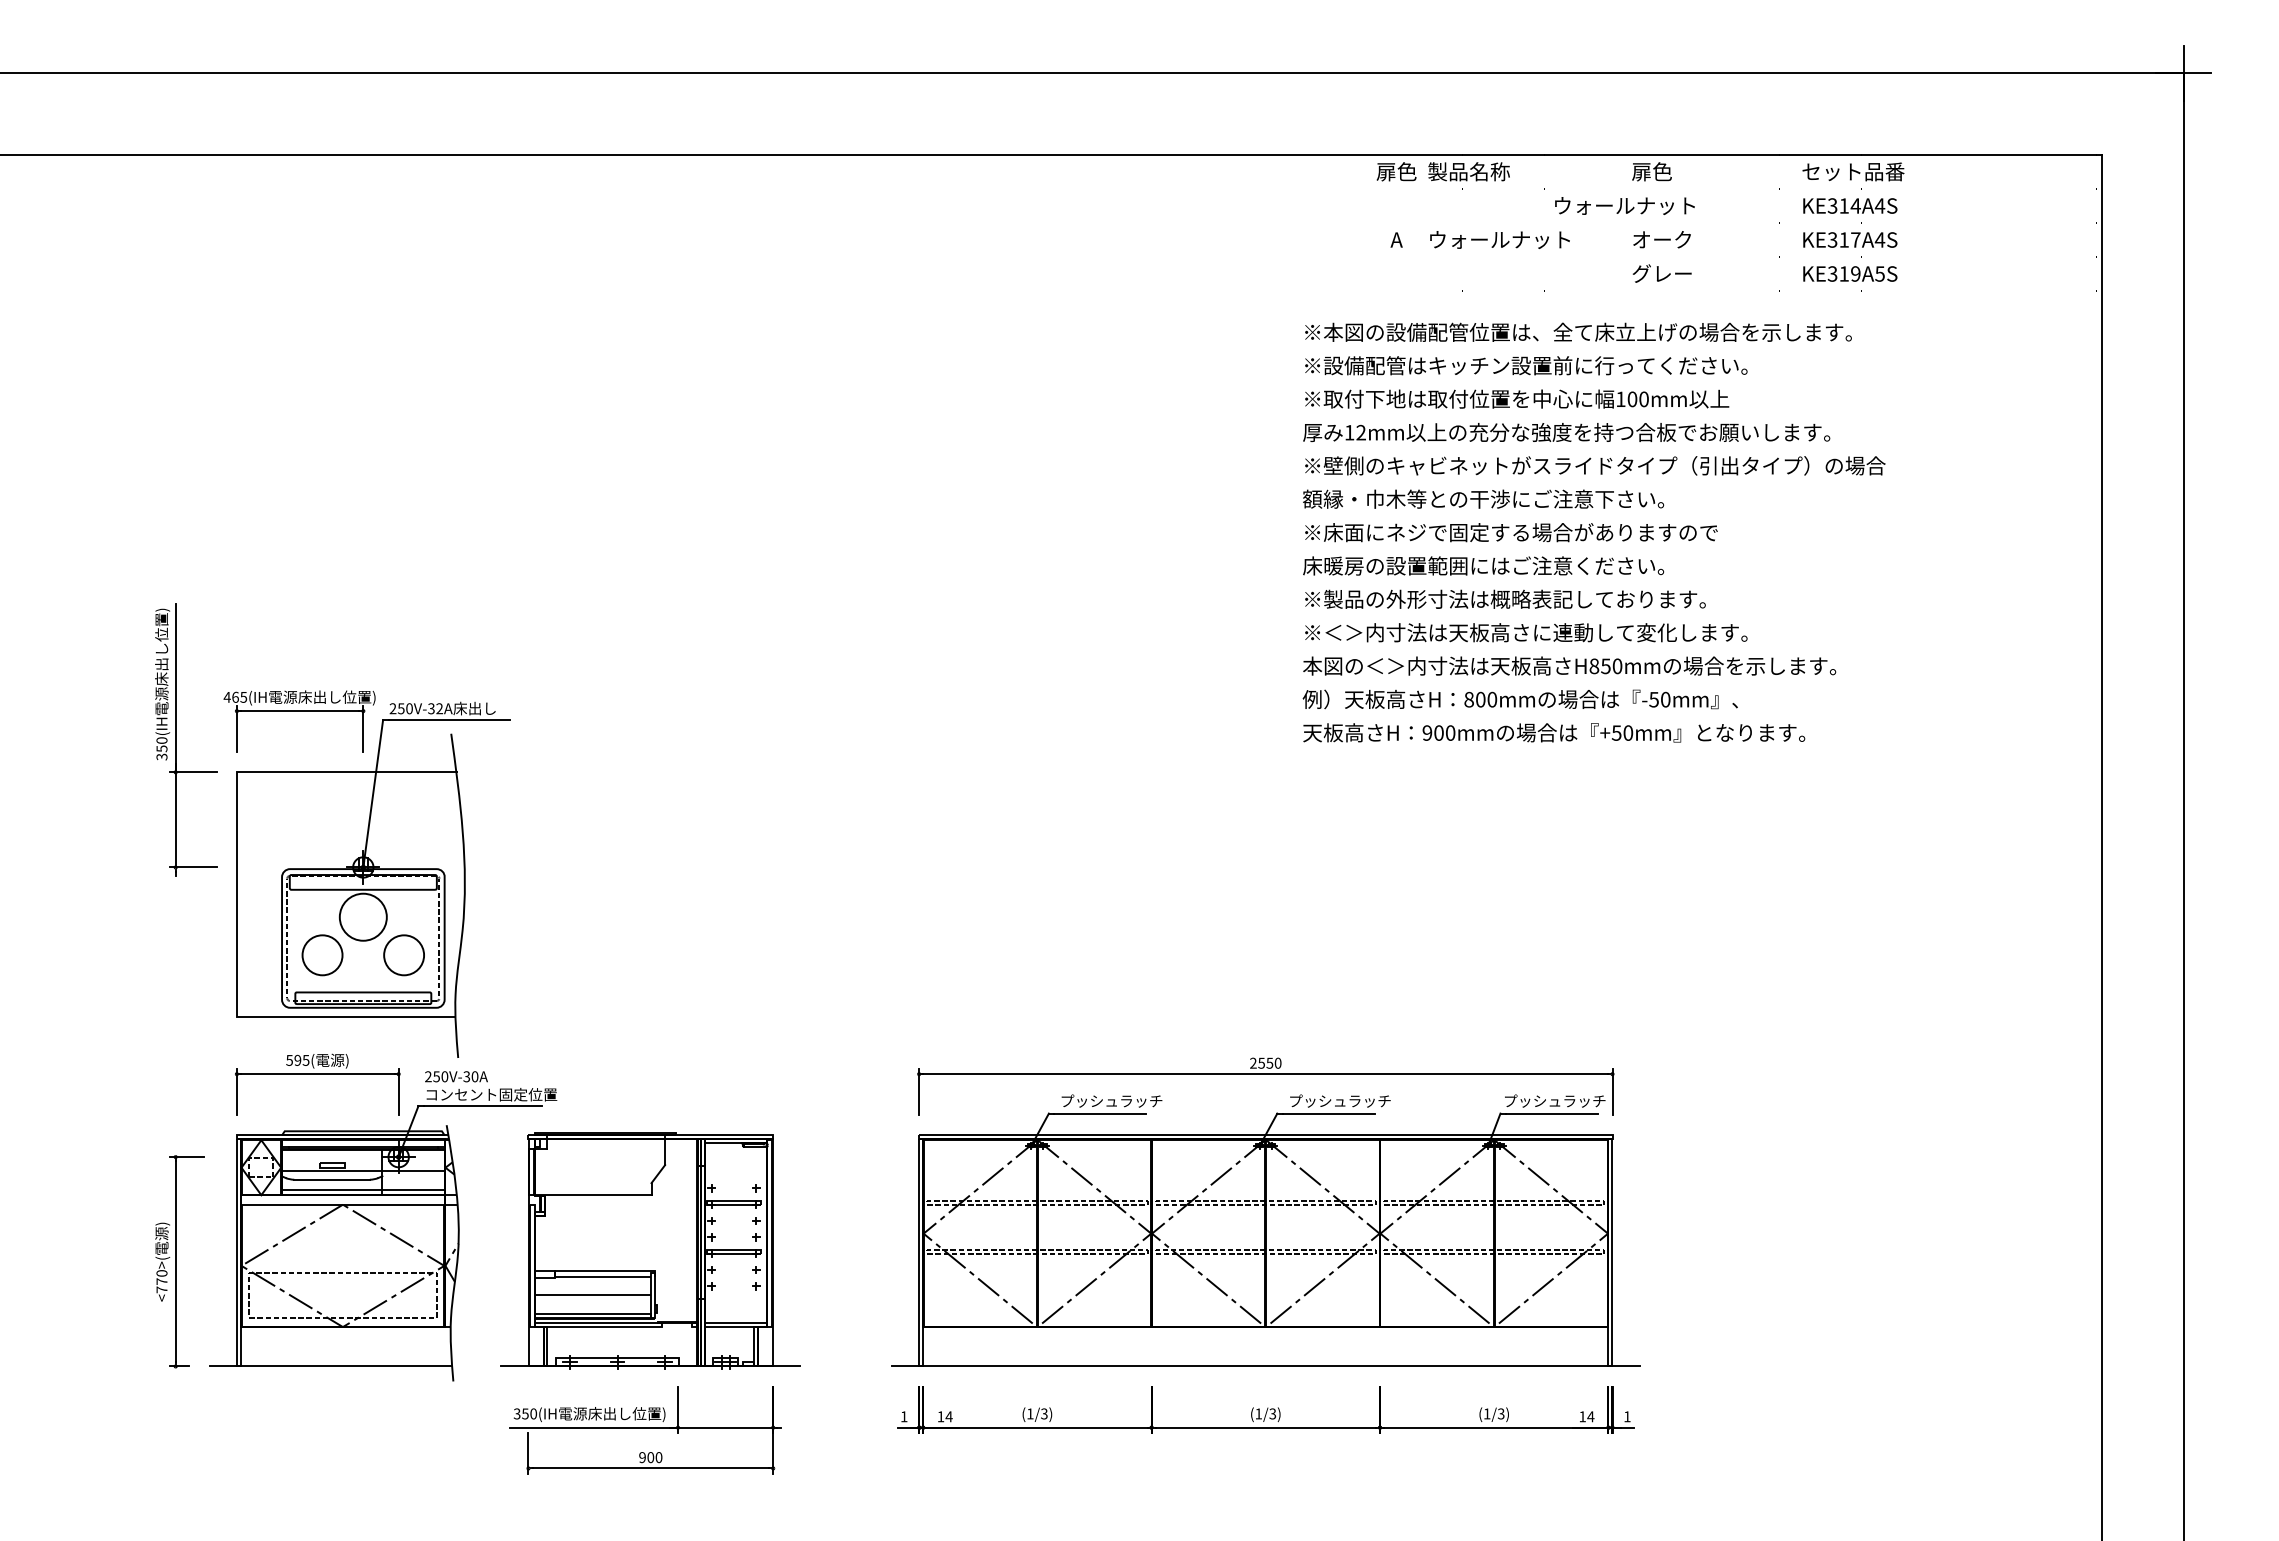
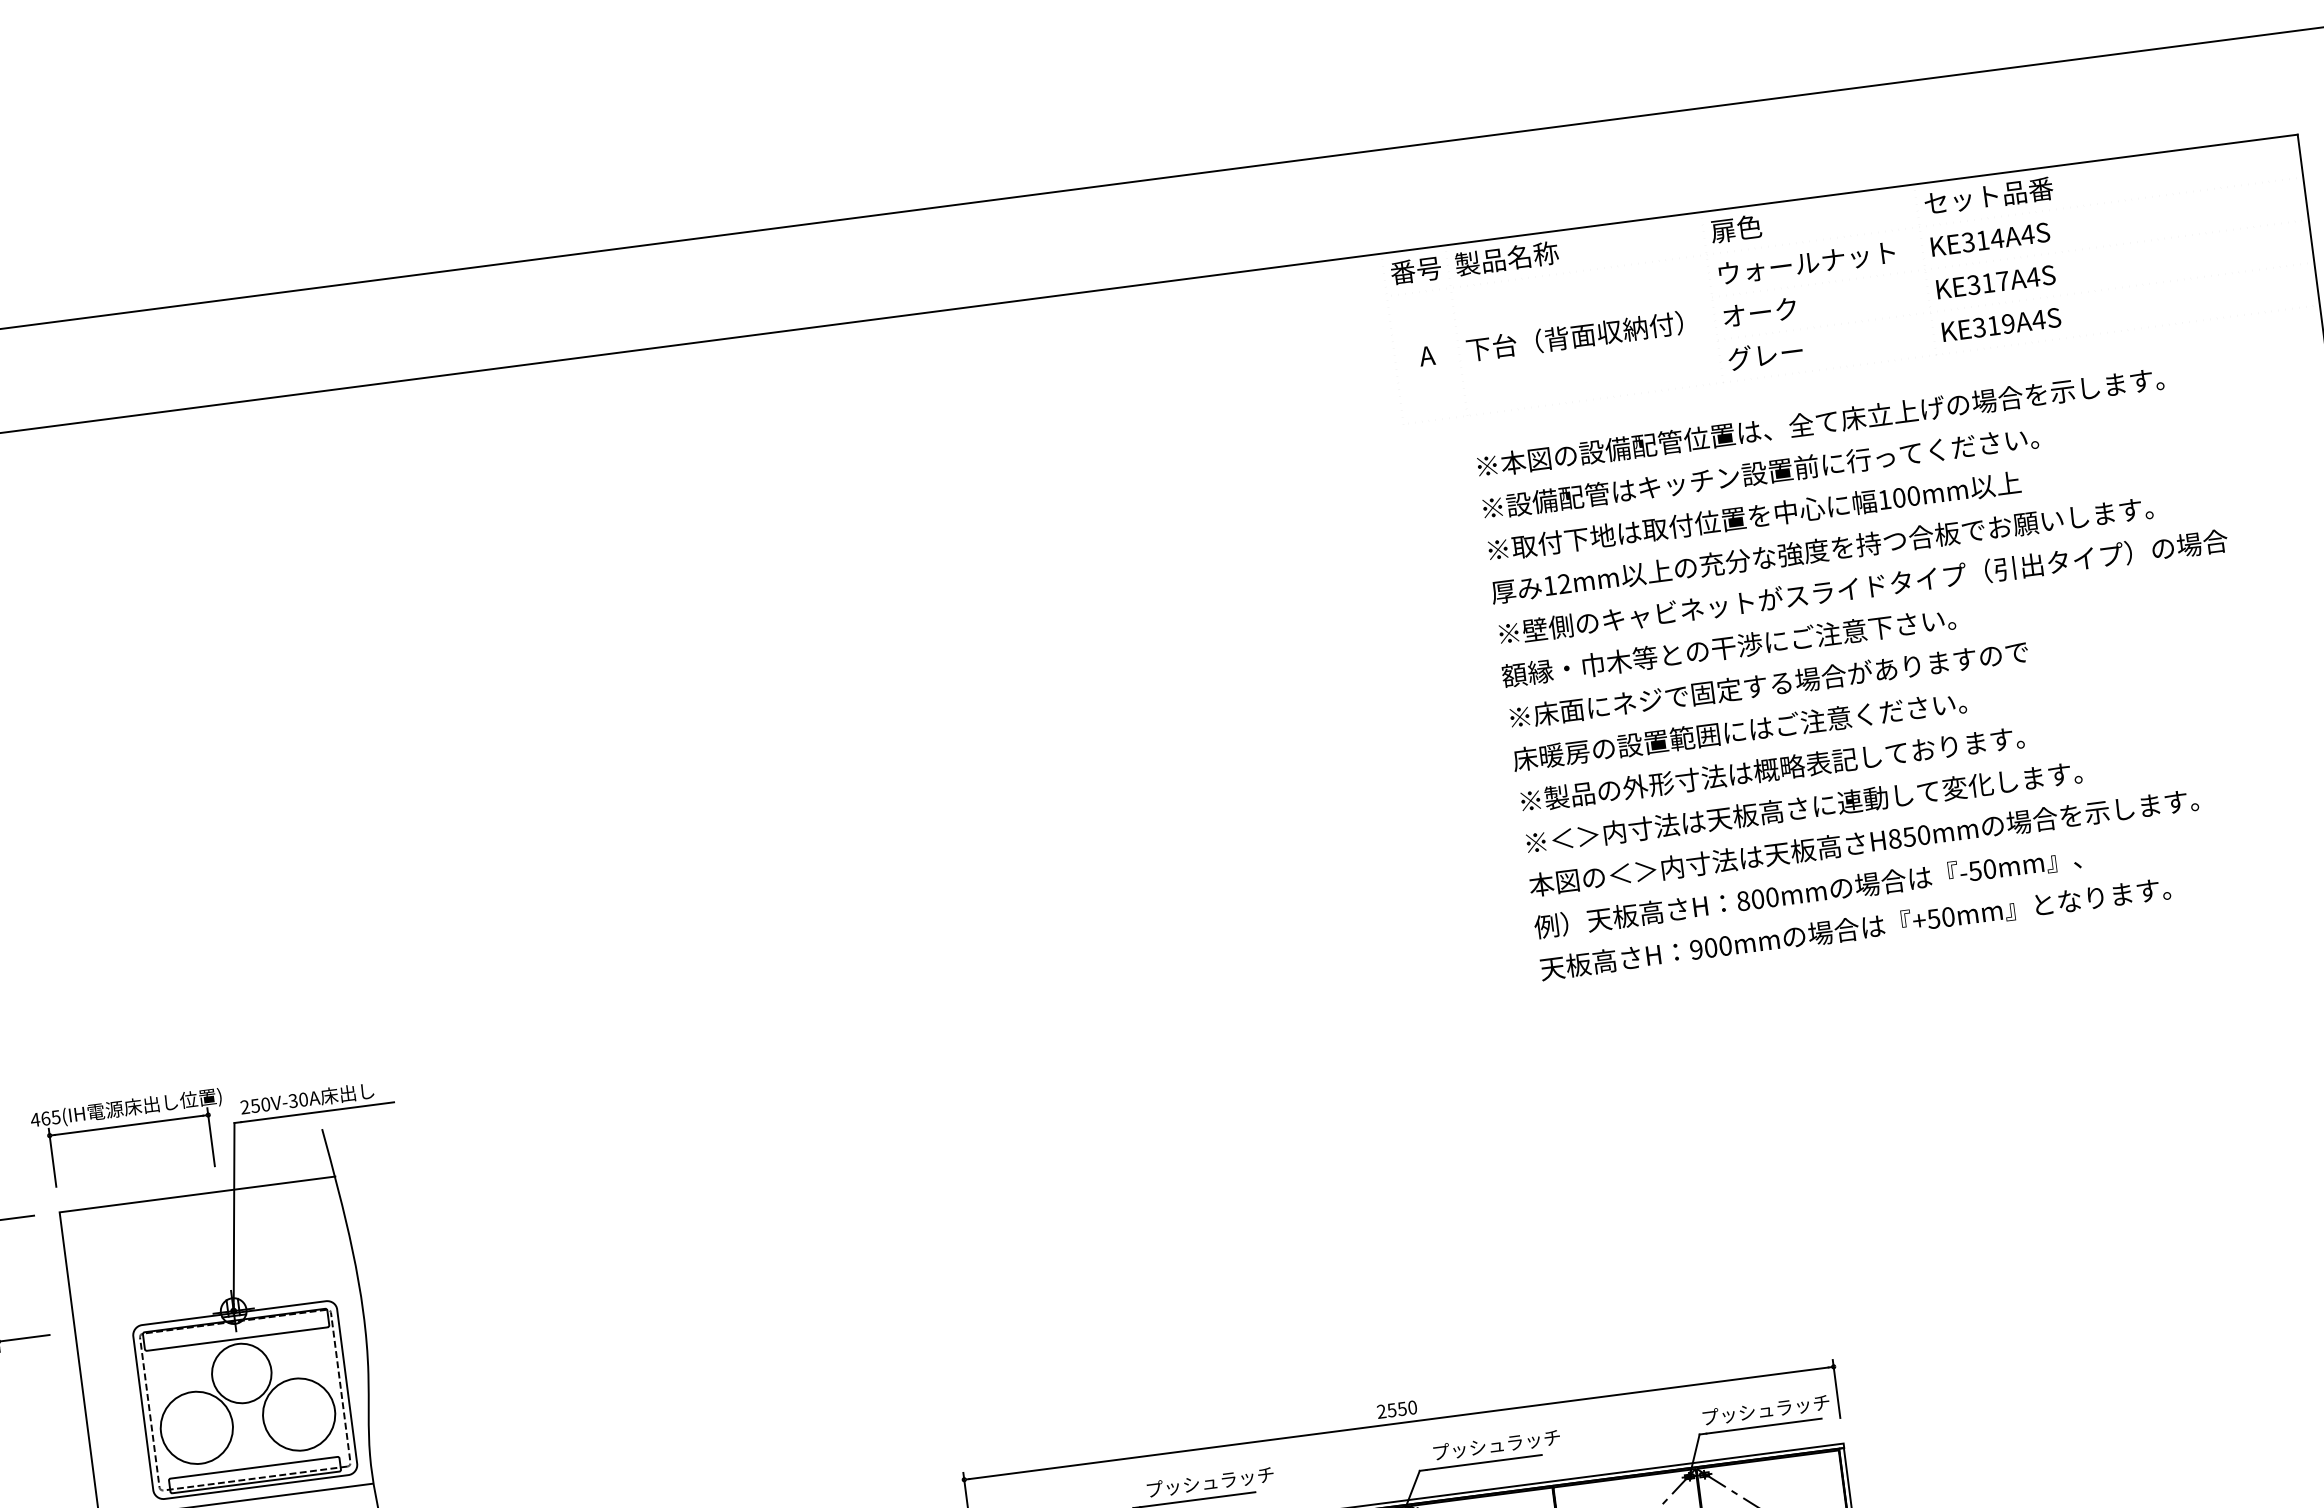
text: (1396, 171) -> (1415, 270), 扉色 -> 番号
text: (1624, 205) -> (1806, 262), moved
text: (1514, 239) -> (1574, 336), ウォールナット -> 下台（背面収納付）
text: (1879, 273) -> (2038, 319), KE319A5S -> KE319A4S
text: (1593, 532) -> (1872, 671), moved
text: (439, 708) -> (303, 1099), 250V-32A -> 250V-30A
circle: (322, 954) -> (196, 1426), size x1.43
circle: (403, 954) -> (298, 1413), size x1.43

